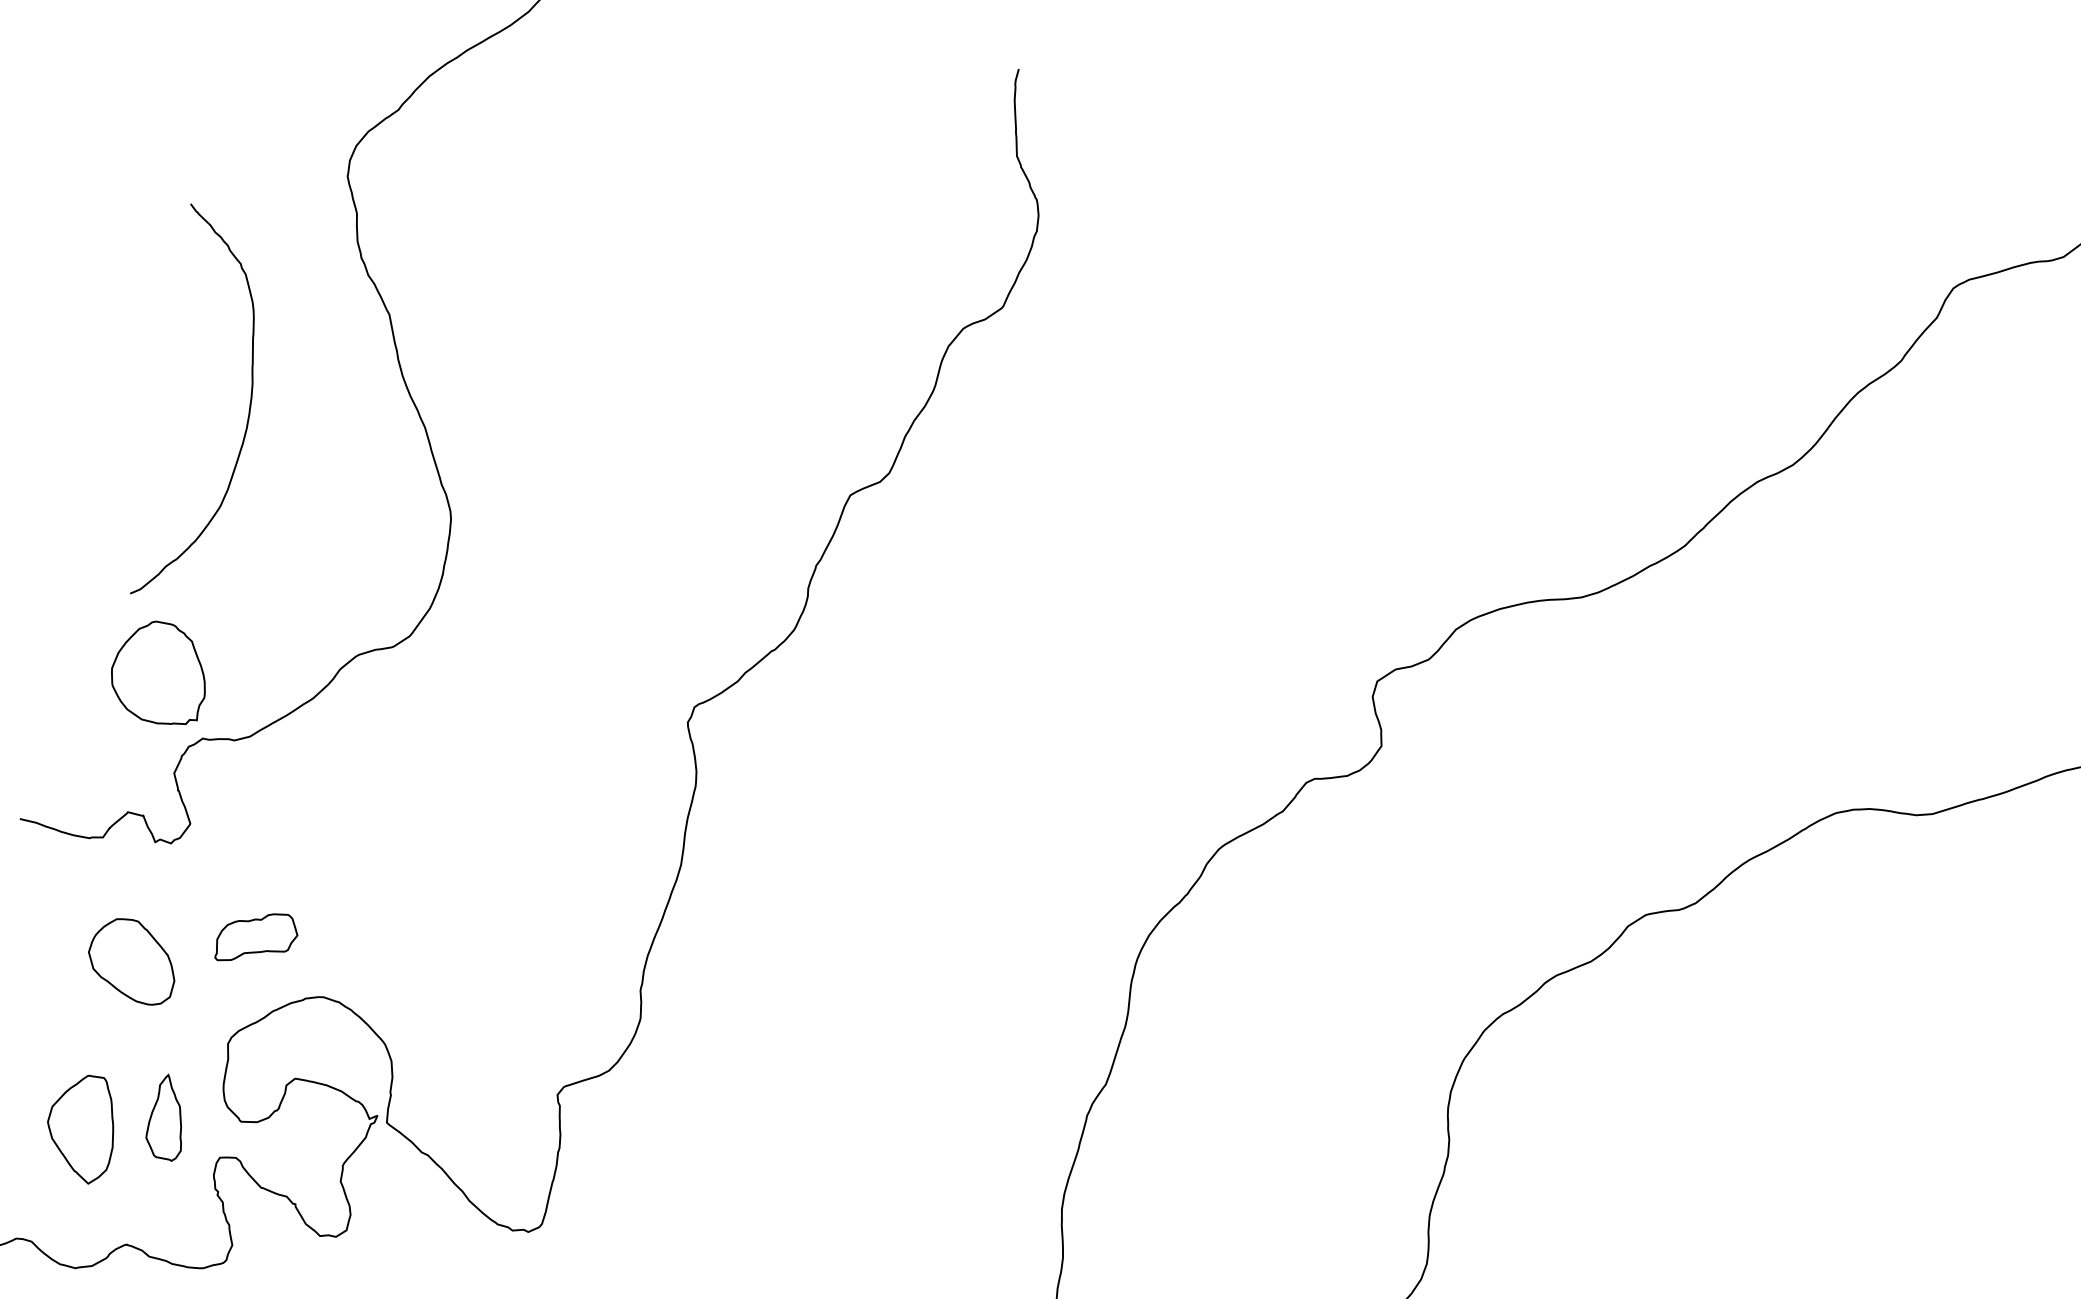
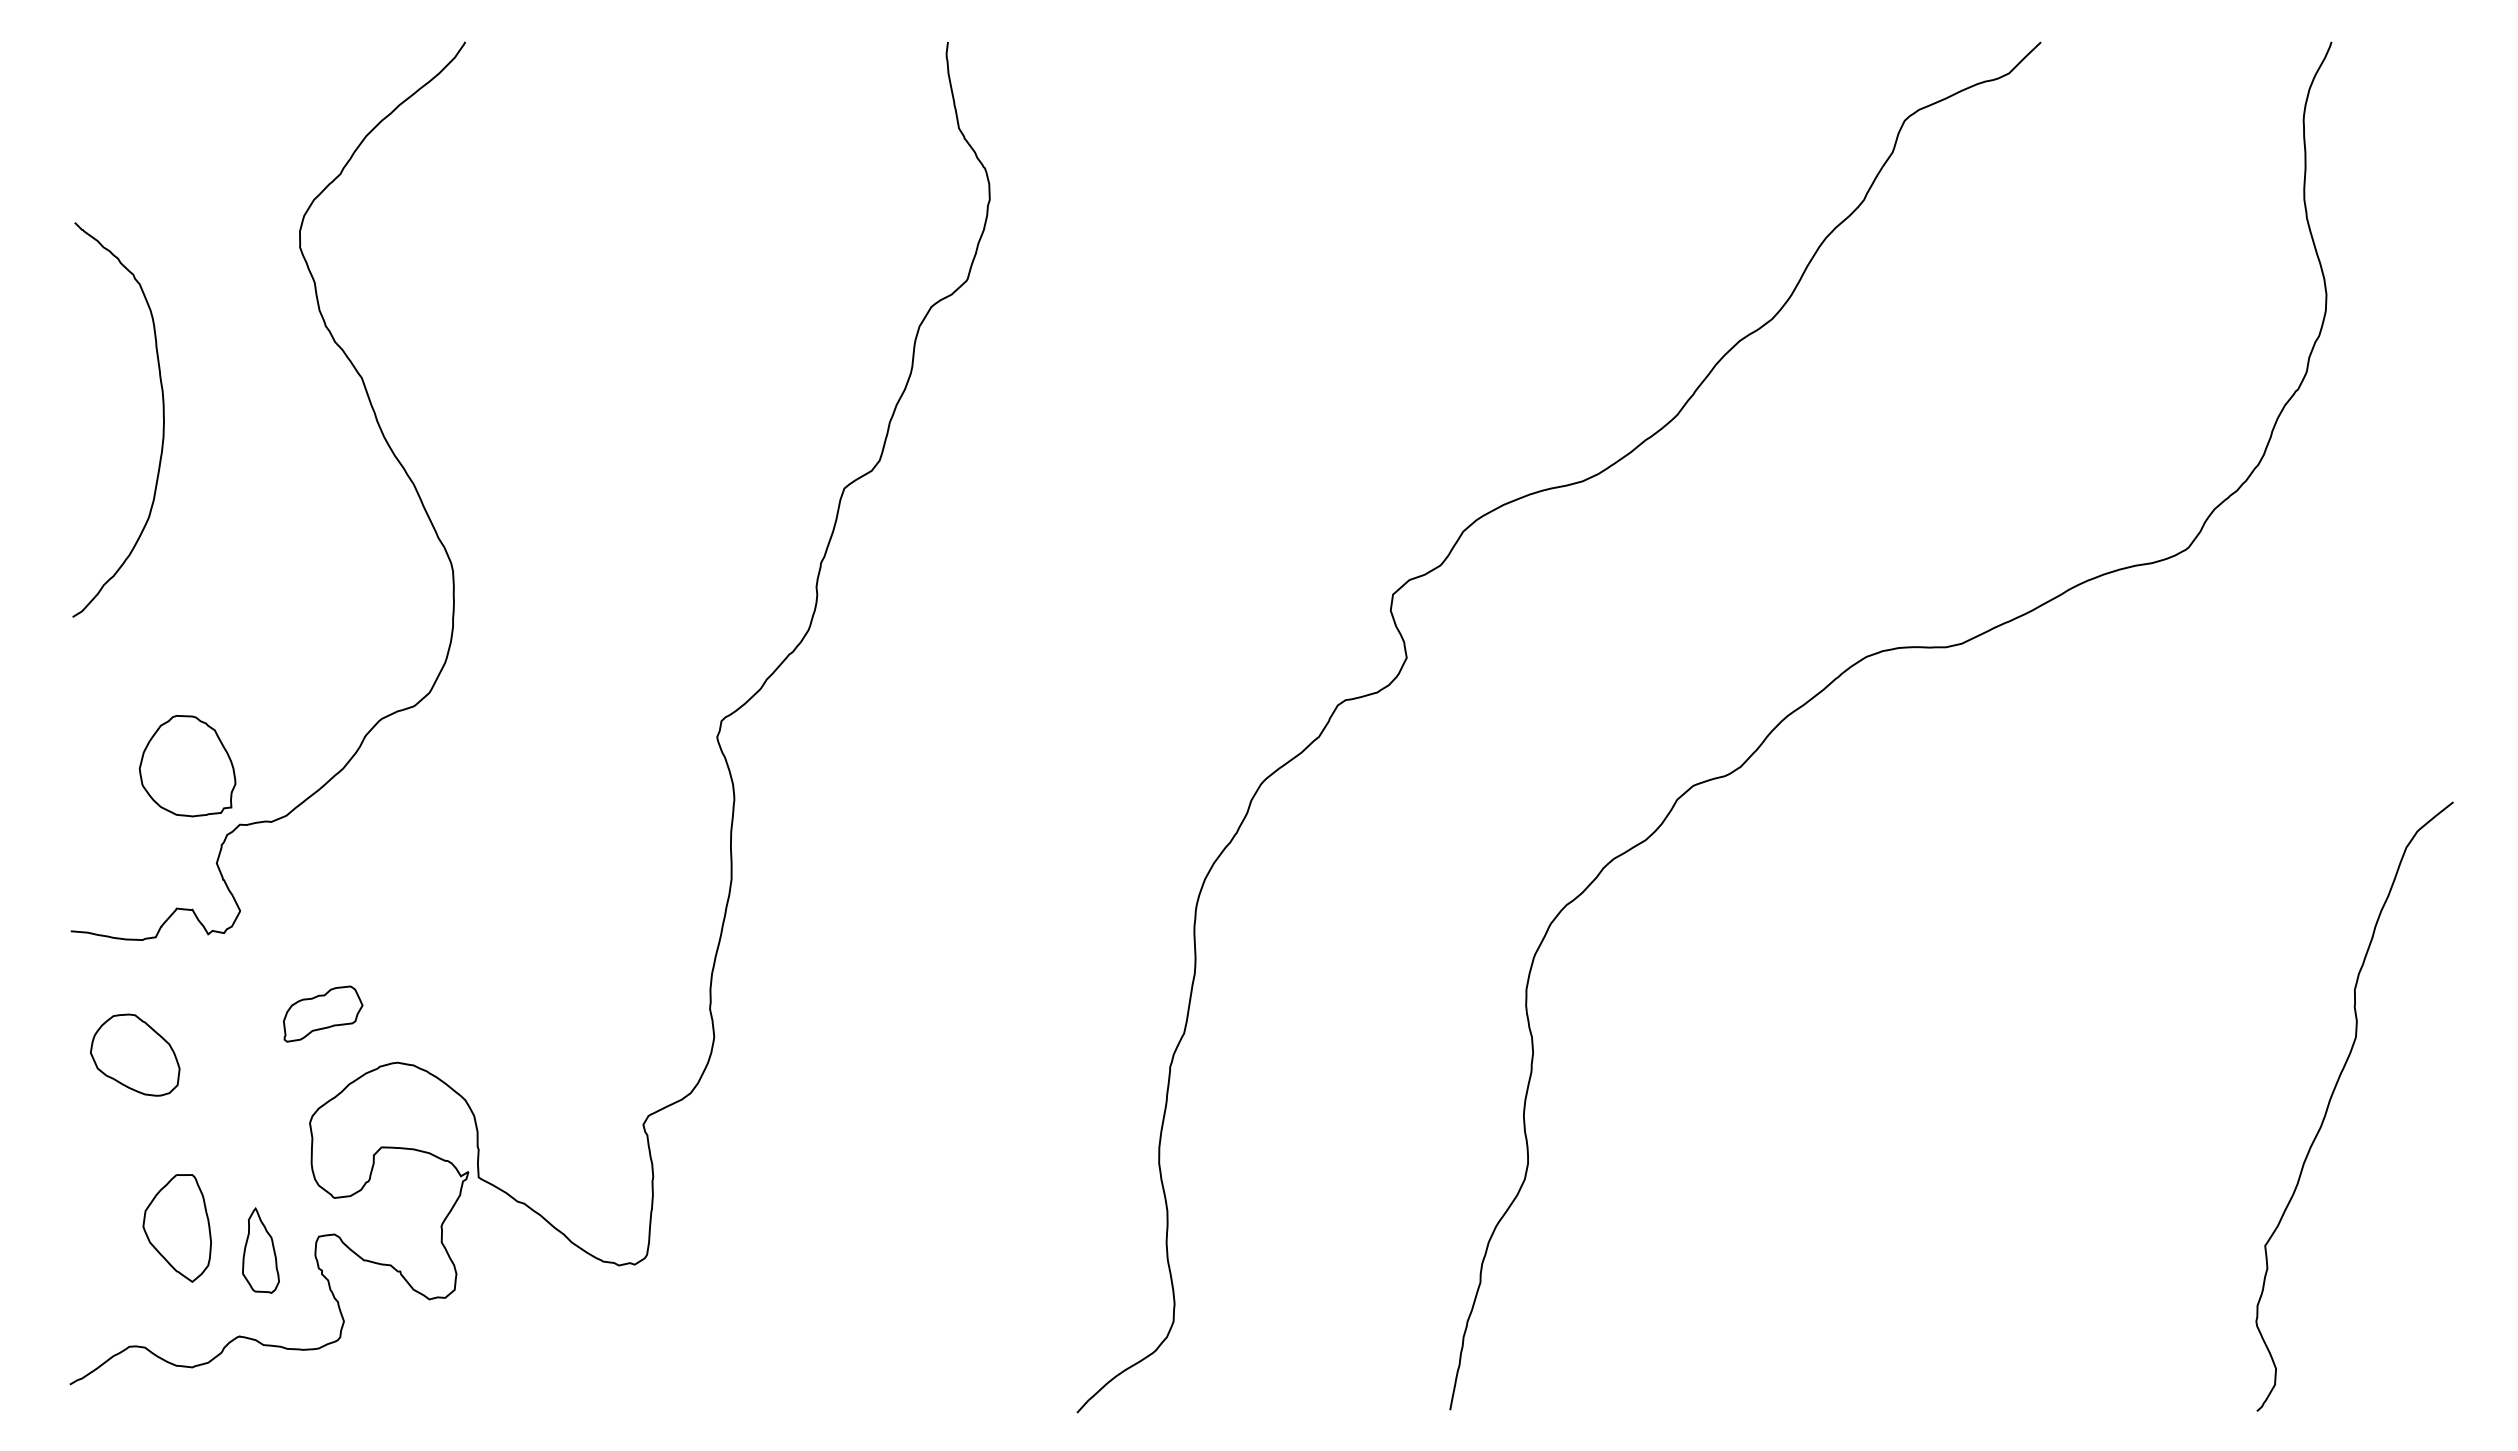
curve: (248, 407) -> (162, 415), moved
part: (132, 960) -> (135, 1054), moved
part: (167, 1117) -> (260, 1250), moved

